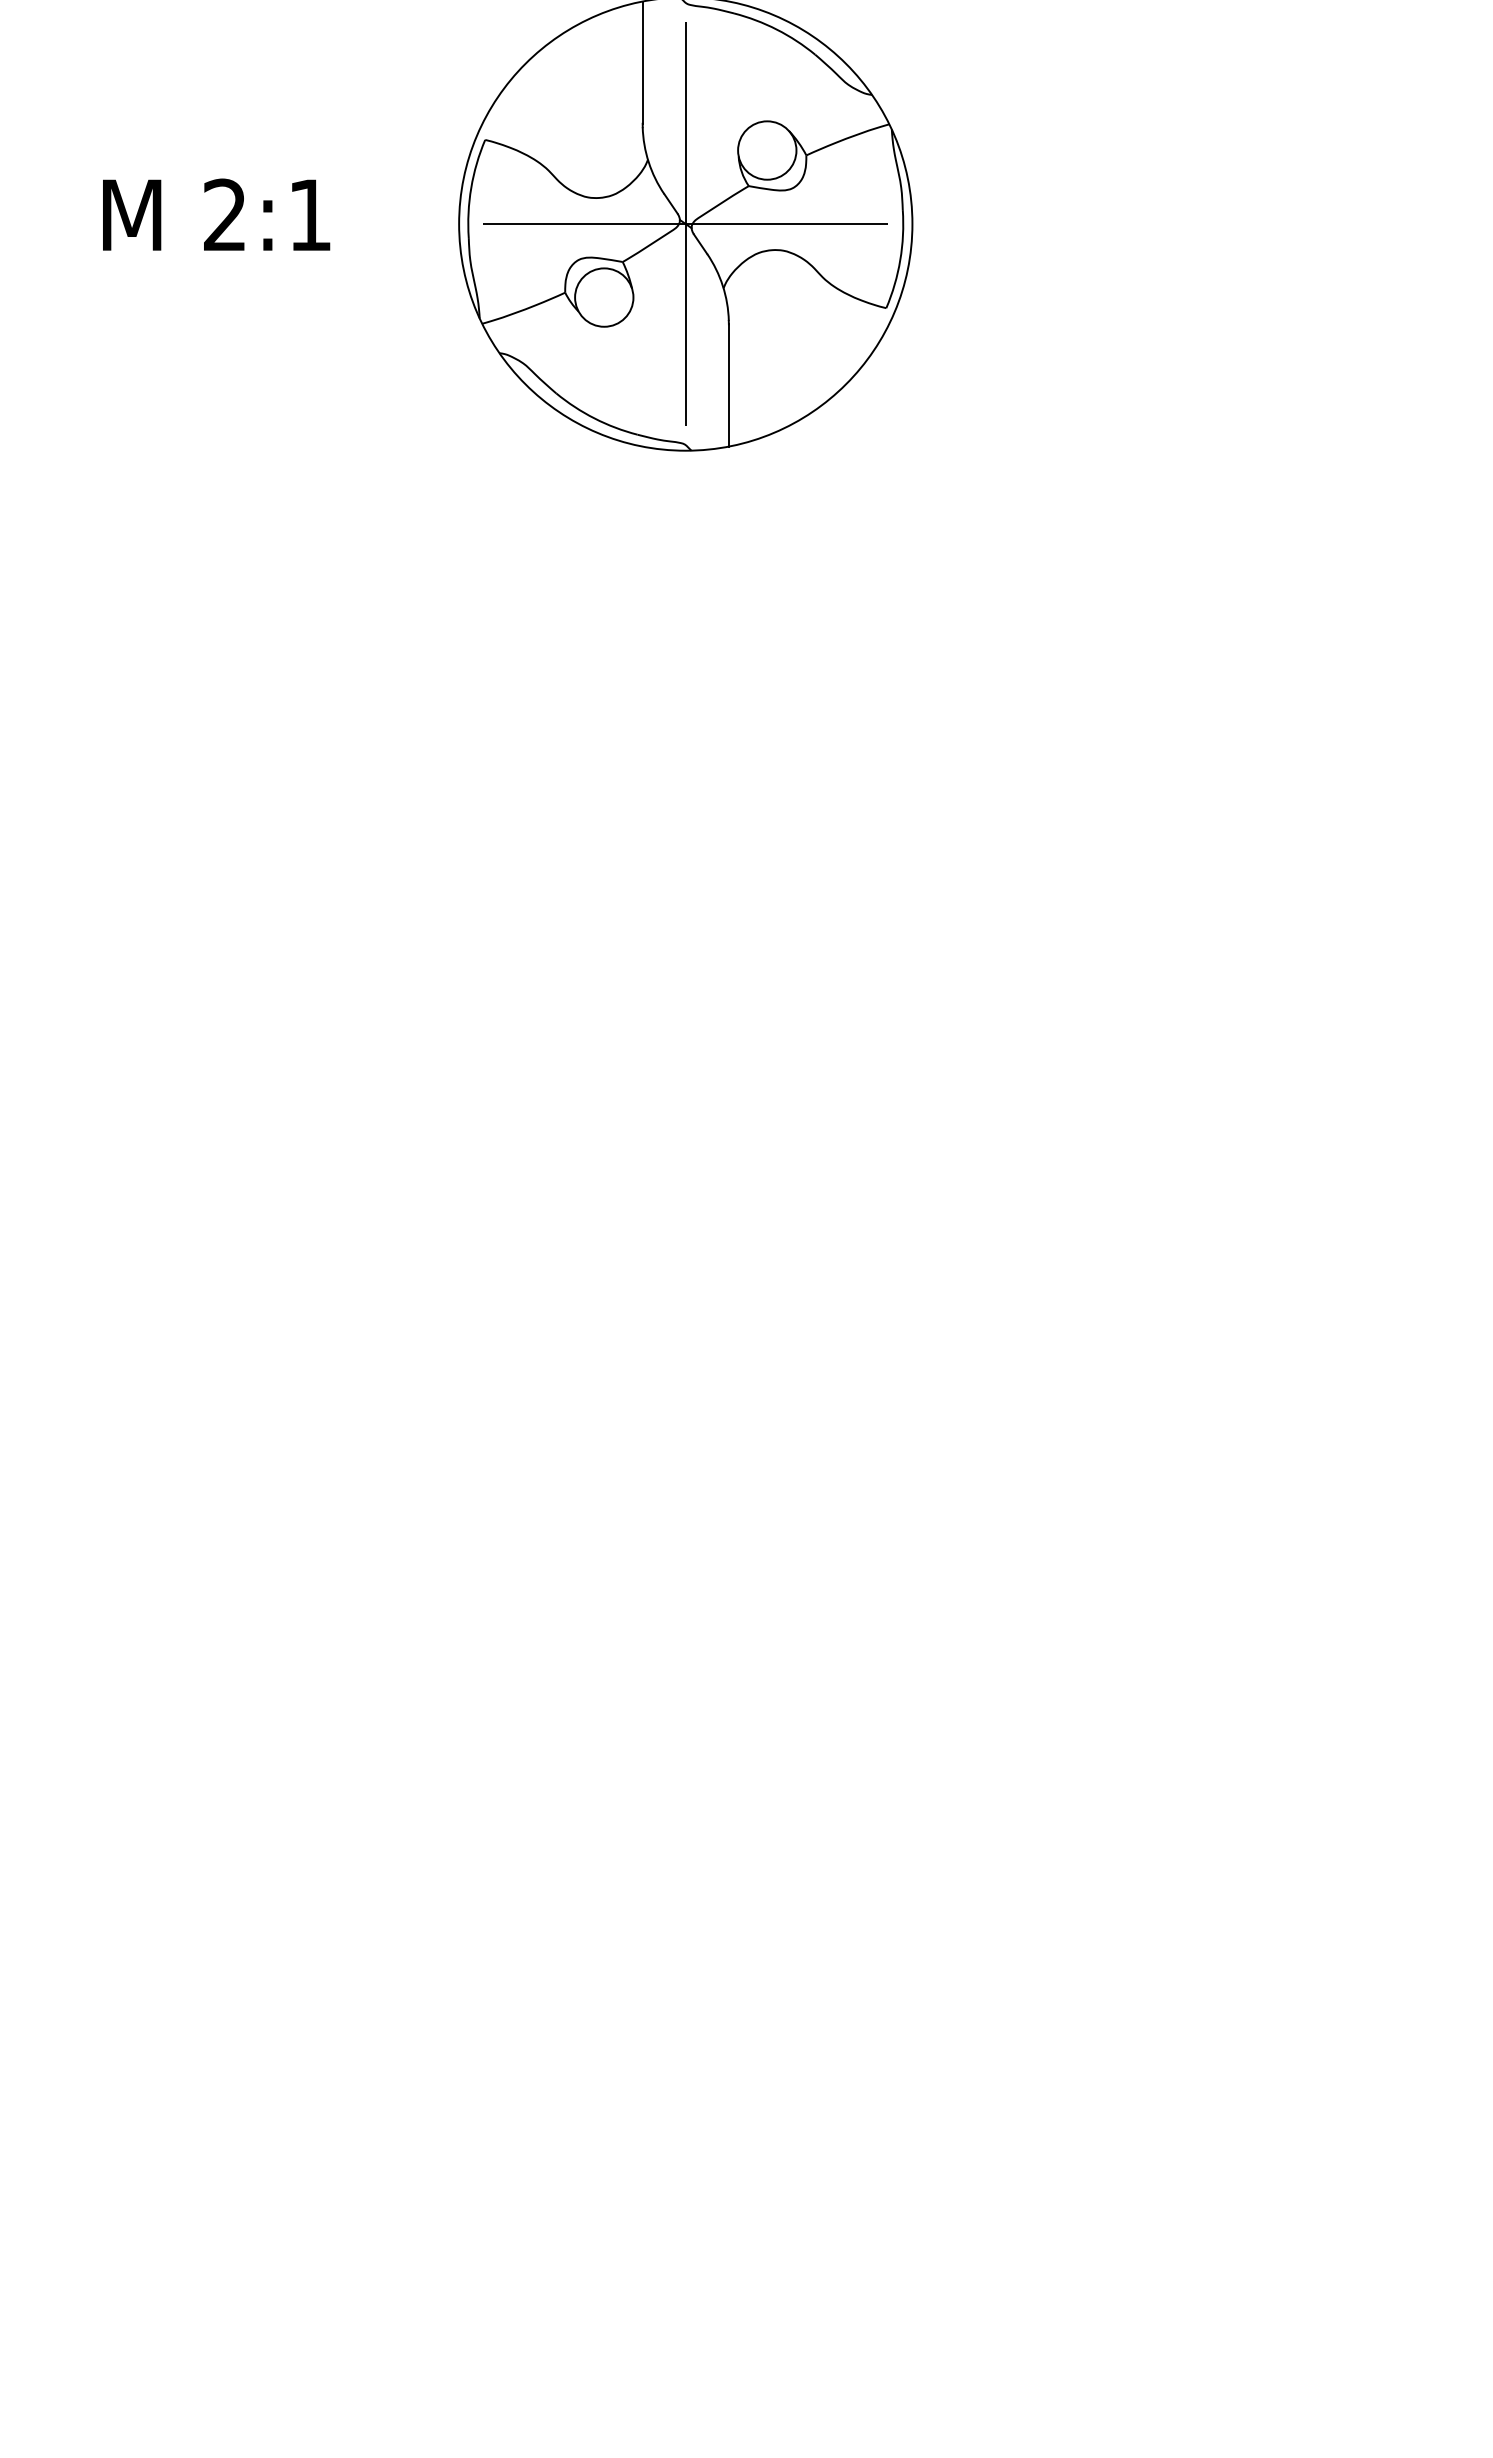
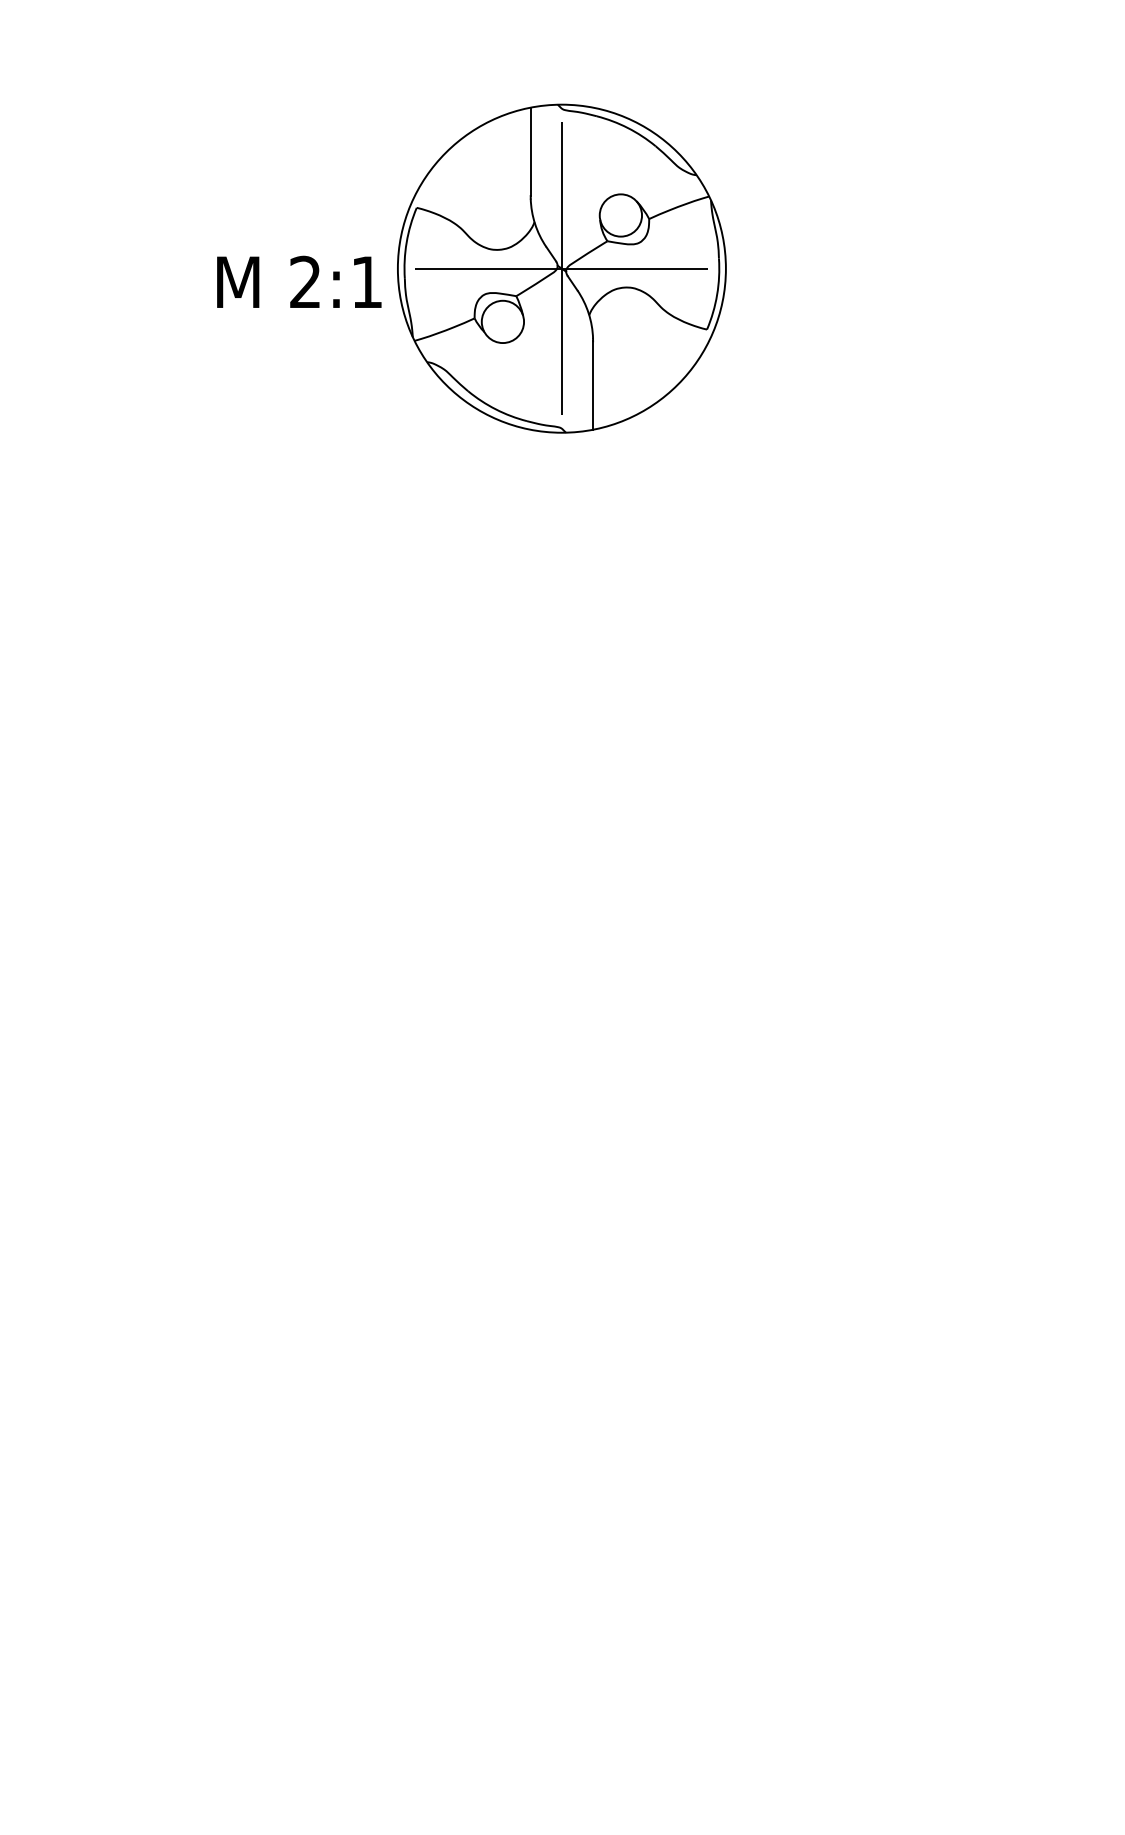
text: (216, 214) -> (299, 281), moved

